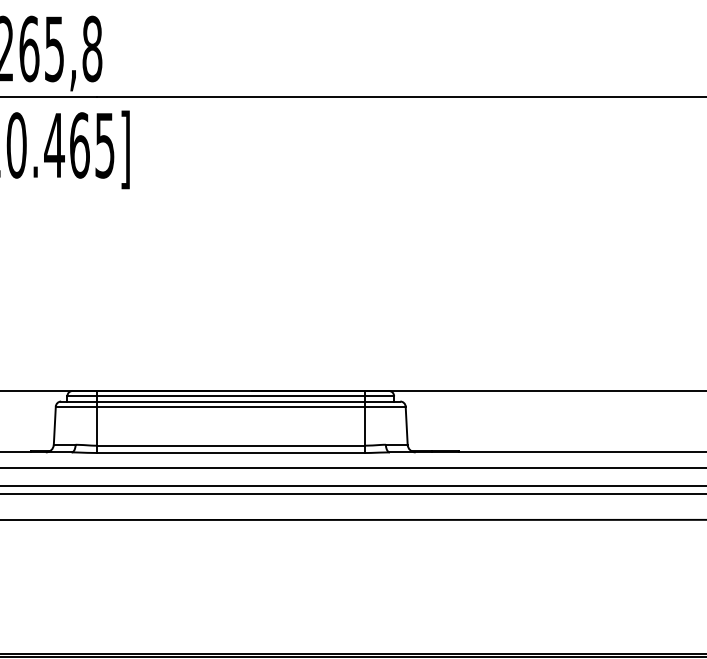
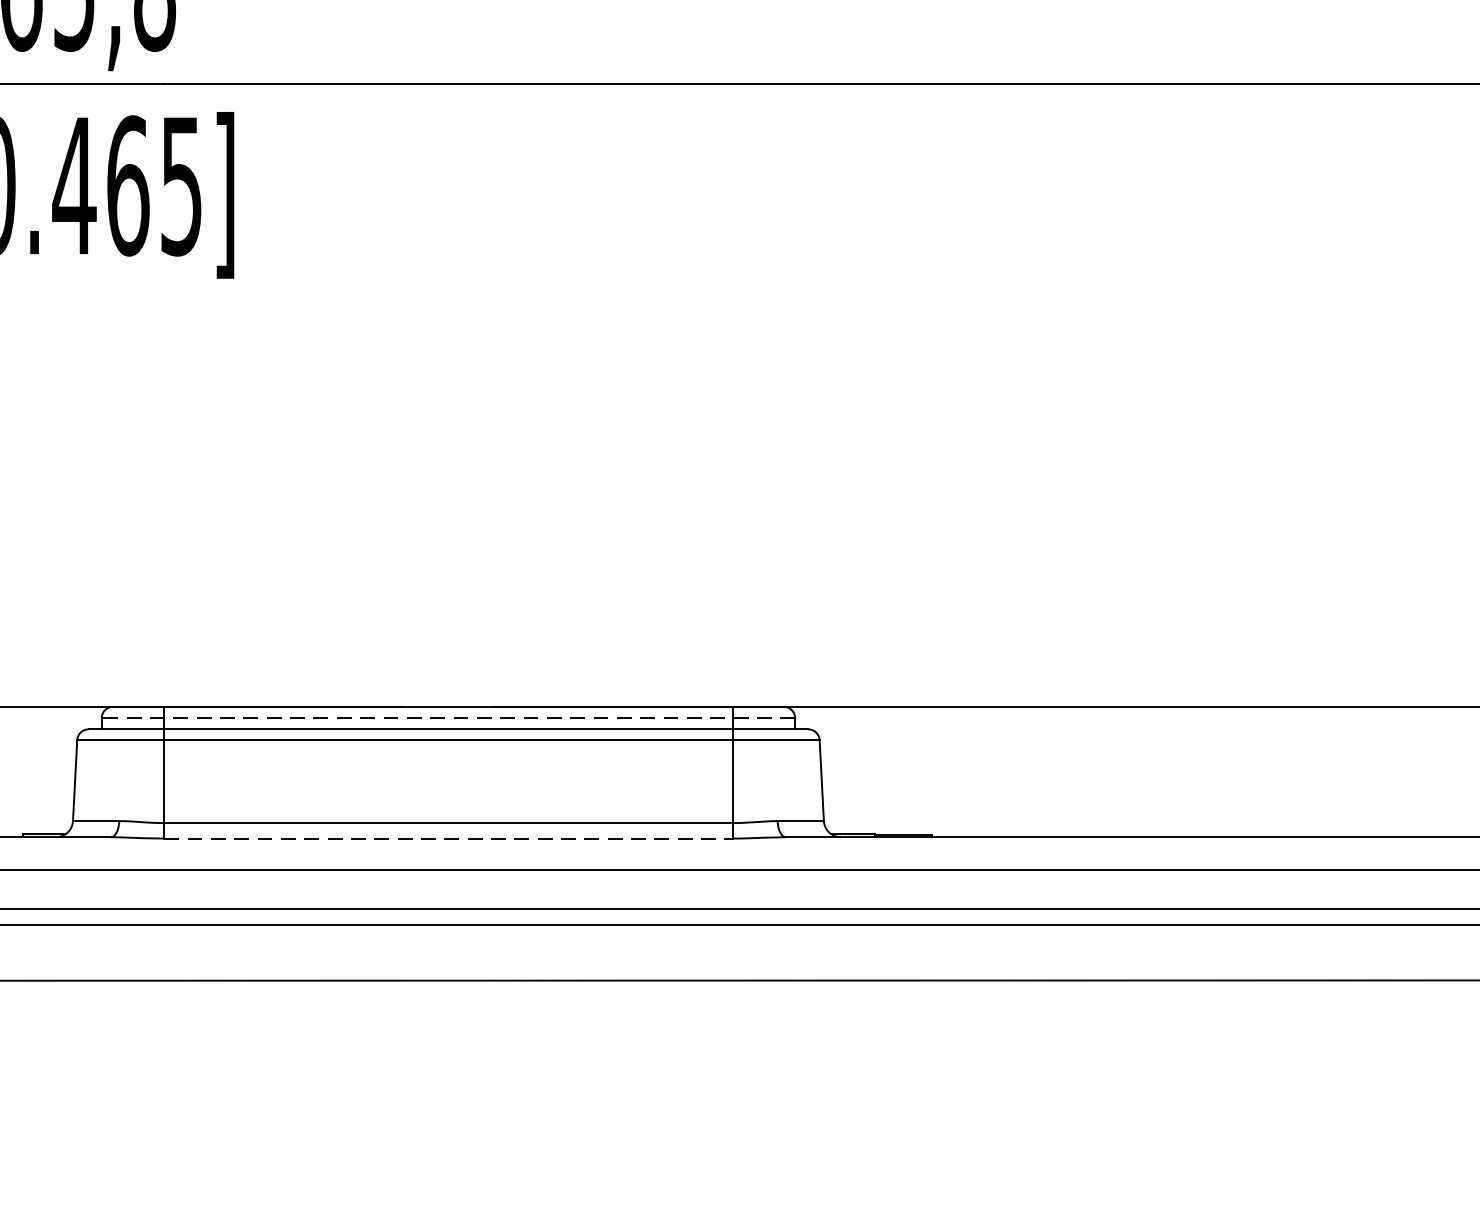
line: (230, 396) -> (447, 718), solid -> dashed
line: (230, 453) -> (447, 839), solid -> dashed

